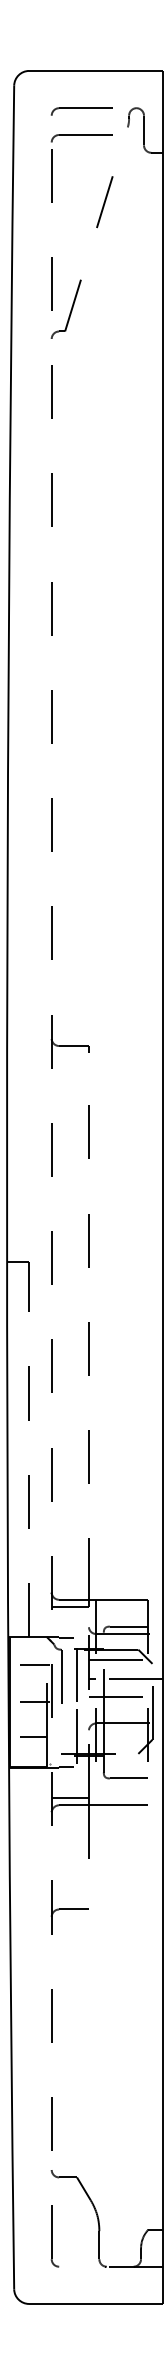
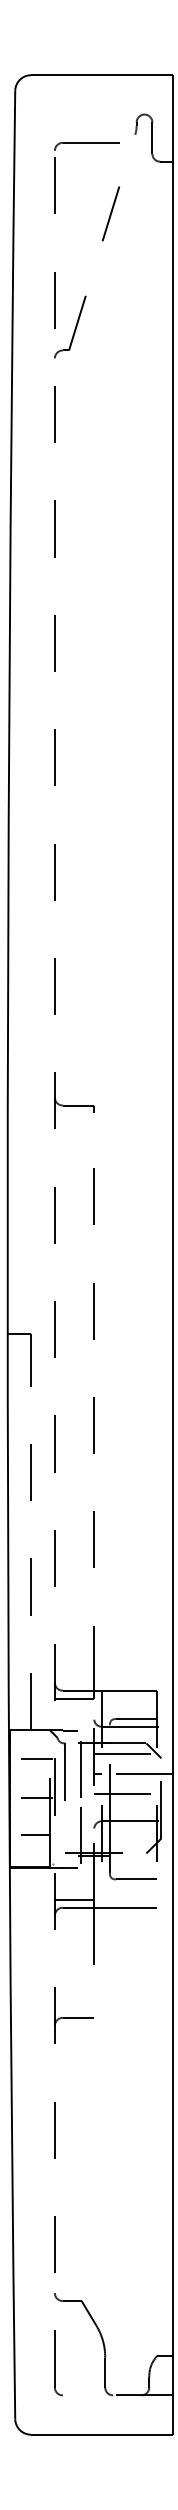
part: (81, 110) -> (86, 117), removed

